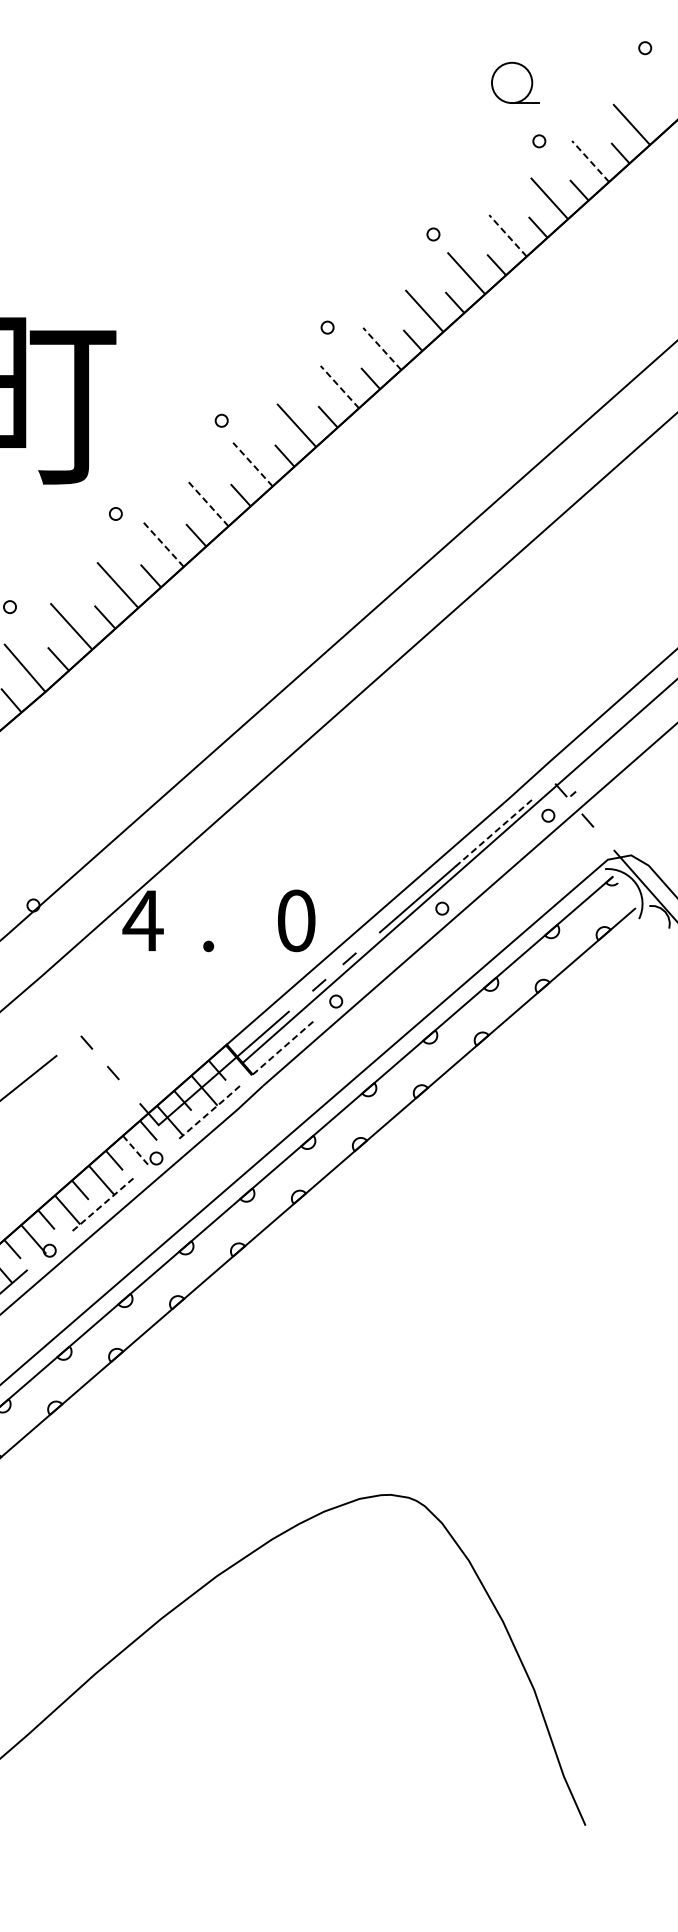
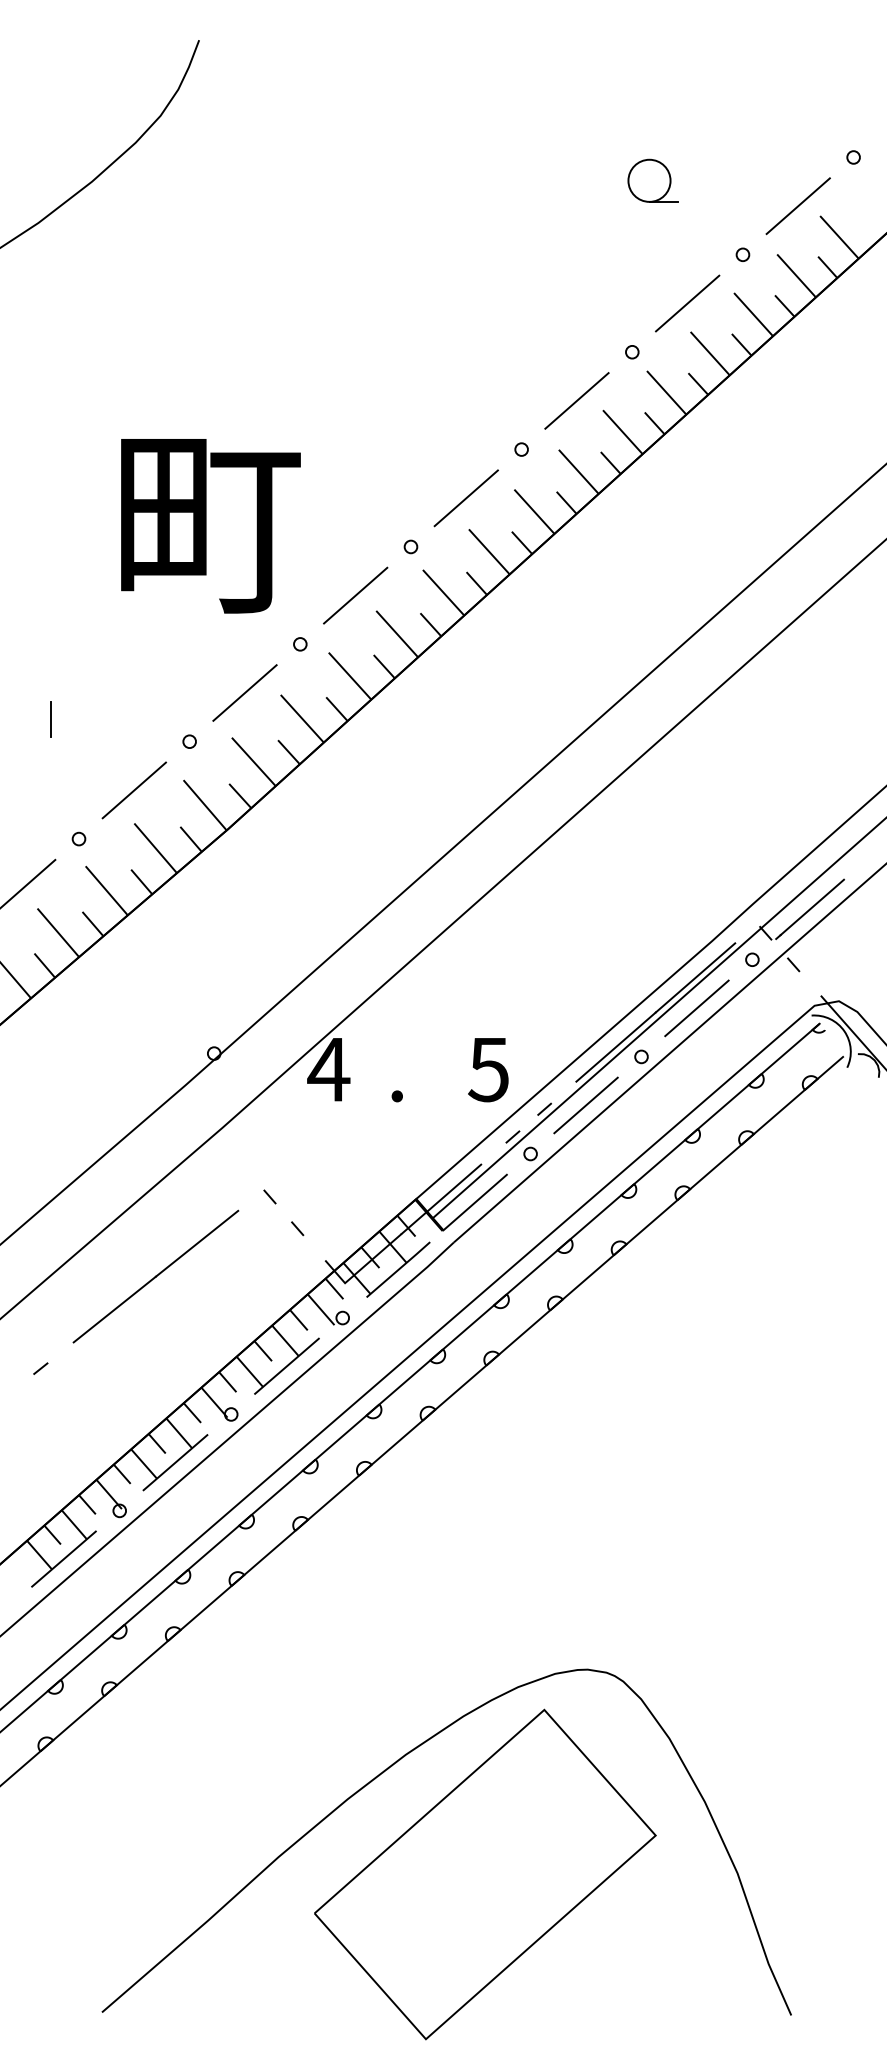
part: (514, 82) -> (652, 180), moved
line: (591, 95) -> (797, 206), added
line: (590, 161) -> (796, 275), dashed -> solid
line: (486, 187) -> (687, 303), added
line: (507, 235) -> (709, 353), dashed -> solid
line: (380, 280) -> (576, 400), added
line: (382, 348) -> (578, 471), dashed -> solid
line: (273, 374) -> (465, 498), added
line: (339, 386) -> (534, 511), dashed -> solid
line: (252, 464) -> (443, 592), dashed -> solid
line: (168, 467) -> (355, 595), added
line: (207, 503) -> (396, 633), dashed -> solid
line: (162, 544) -> (349, 676), dashed -> solid
line: (62, 560) -> (244, 692), added
line: (604, 765) -> (811, 907), added
line: (493, 832) -> (695, 977), dashed -> solid
line: (494, 862) -> (696, 1008), added
text: (295, 920) -> (488, 1069), 0 -> 5
line: (388, 955) -> (585, 1105), added
line: (283, 1047) -> (475, 1202), dashed -> solid
line: (210, 1112) -> (399, 1269), dashed -> solid
line: (136, 1151) -> (321, 1310), dashed -> solid
line: (103, 1203) -> (287, 1365), dashed -> solid
part: (293, 1690) -> (485, 1874), added

